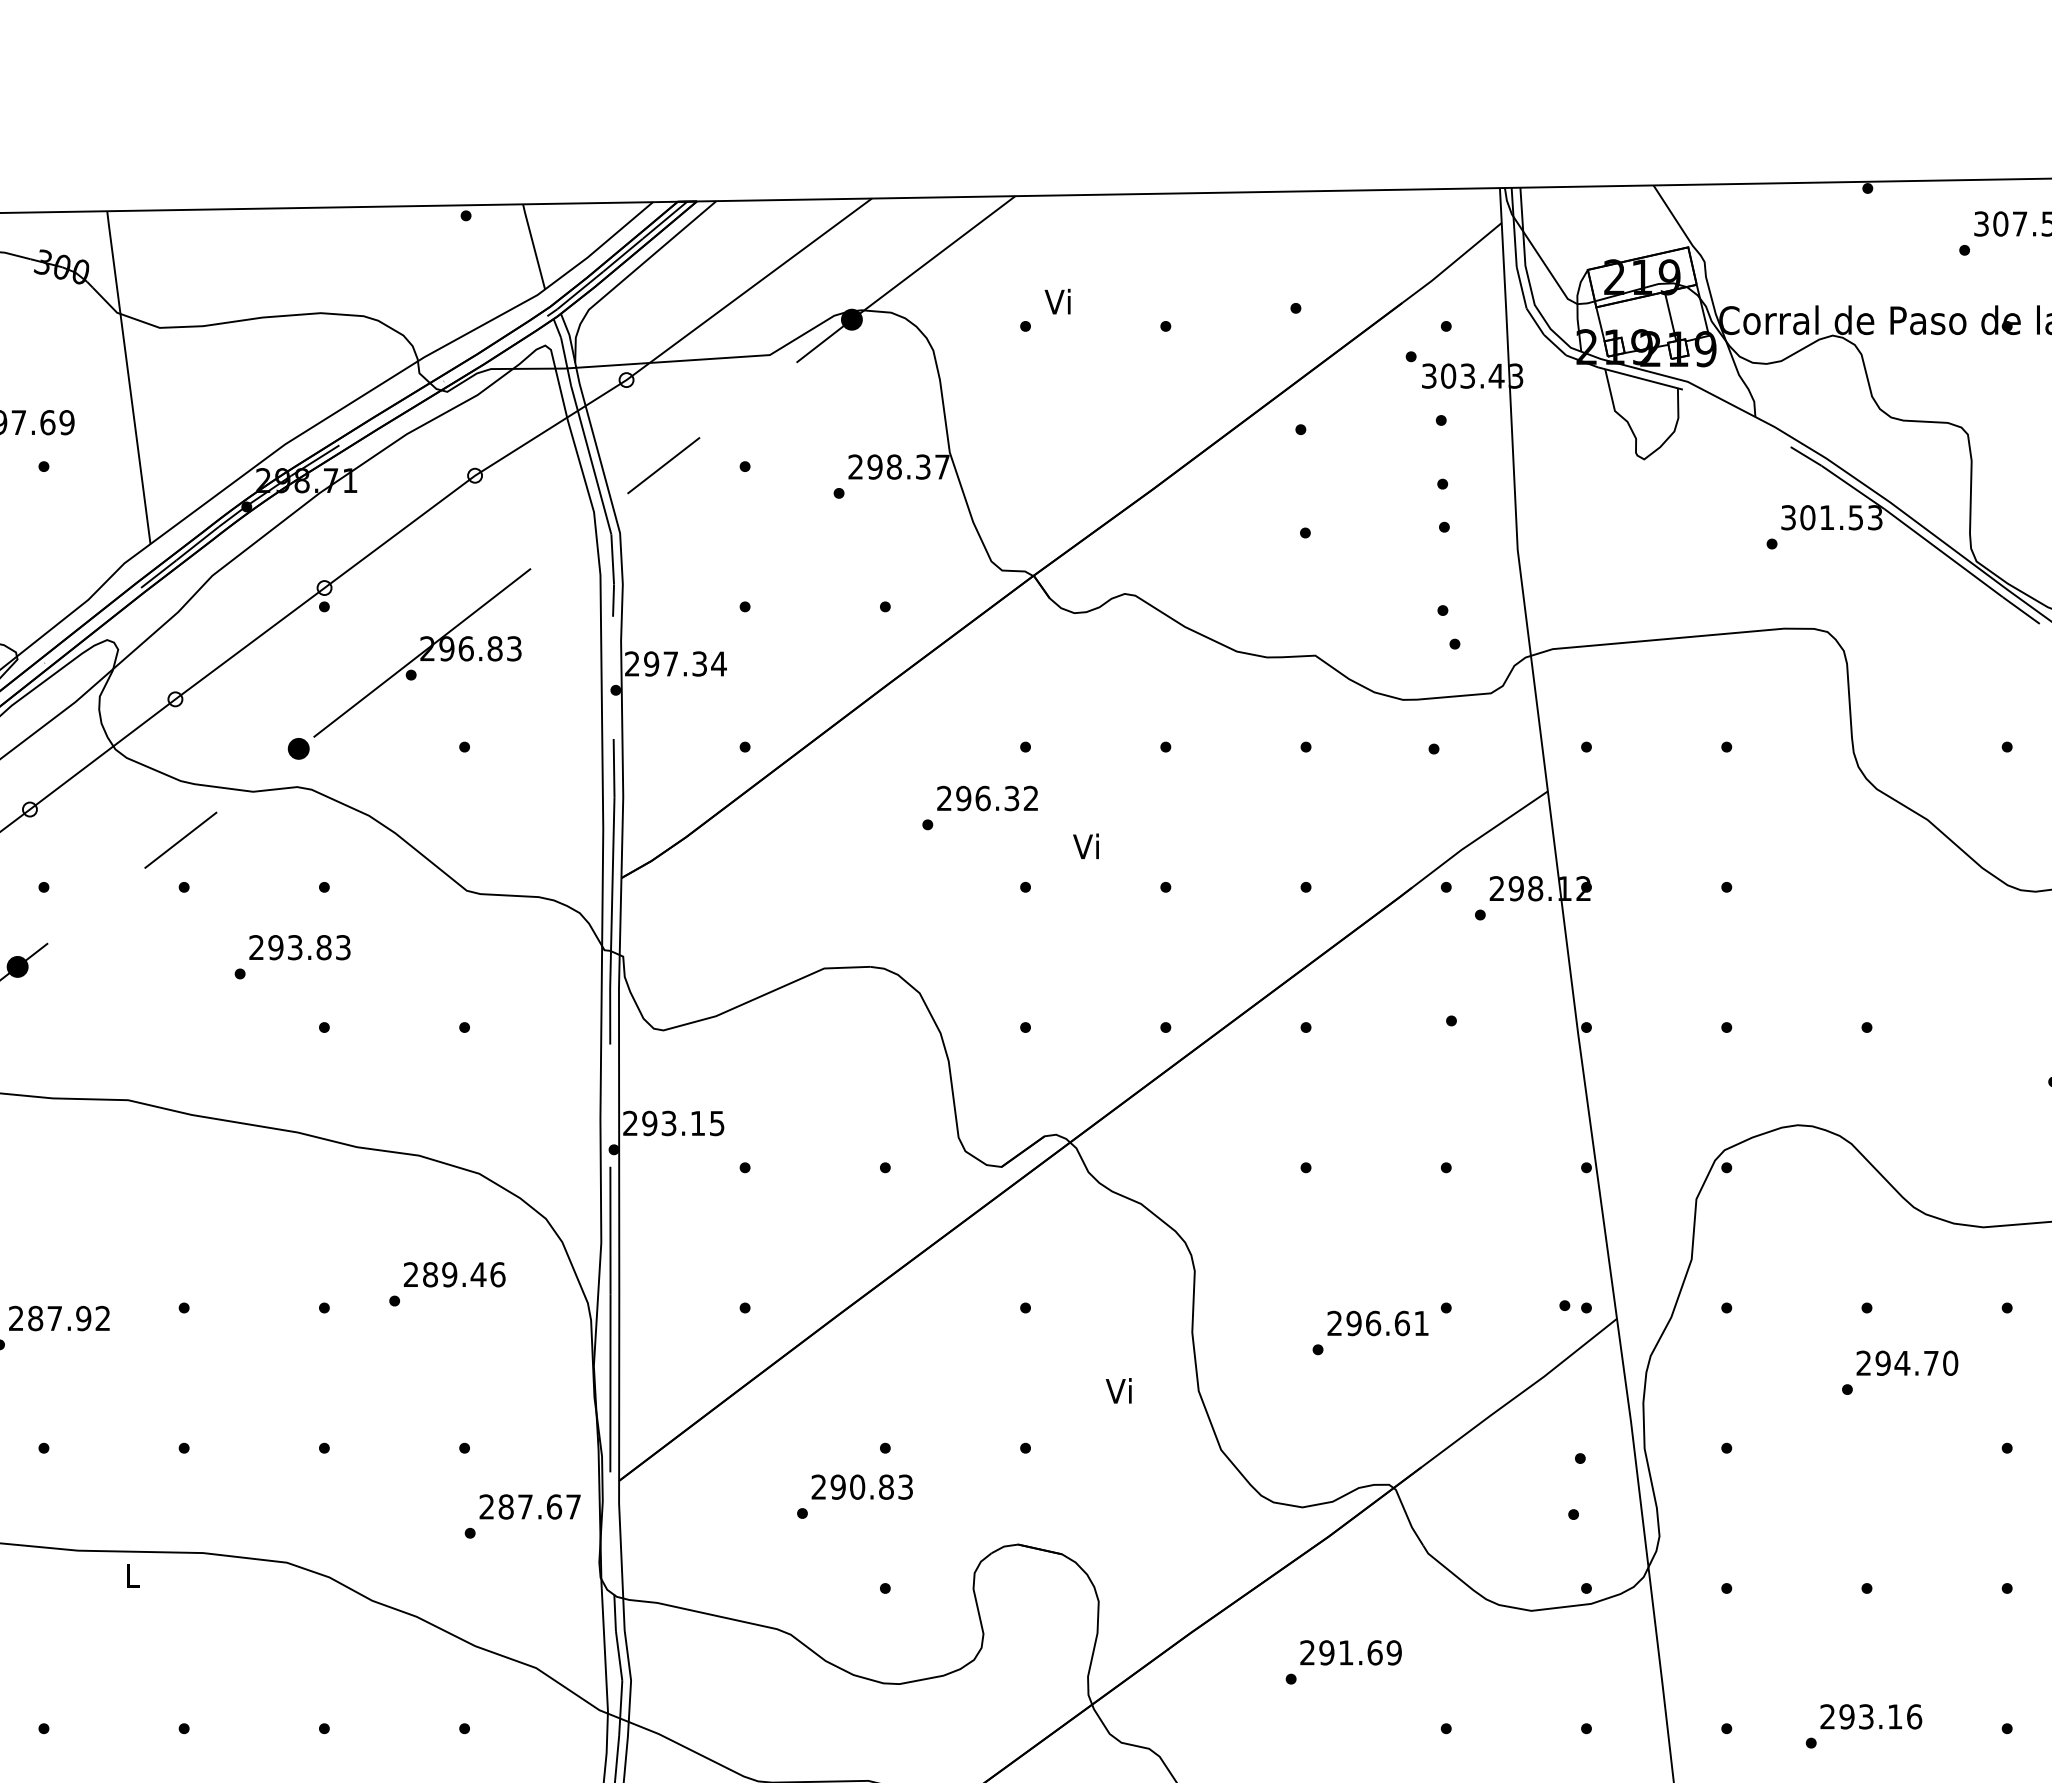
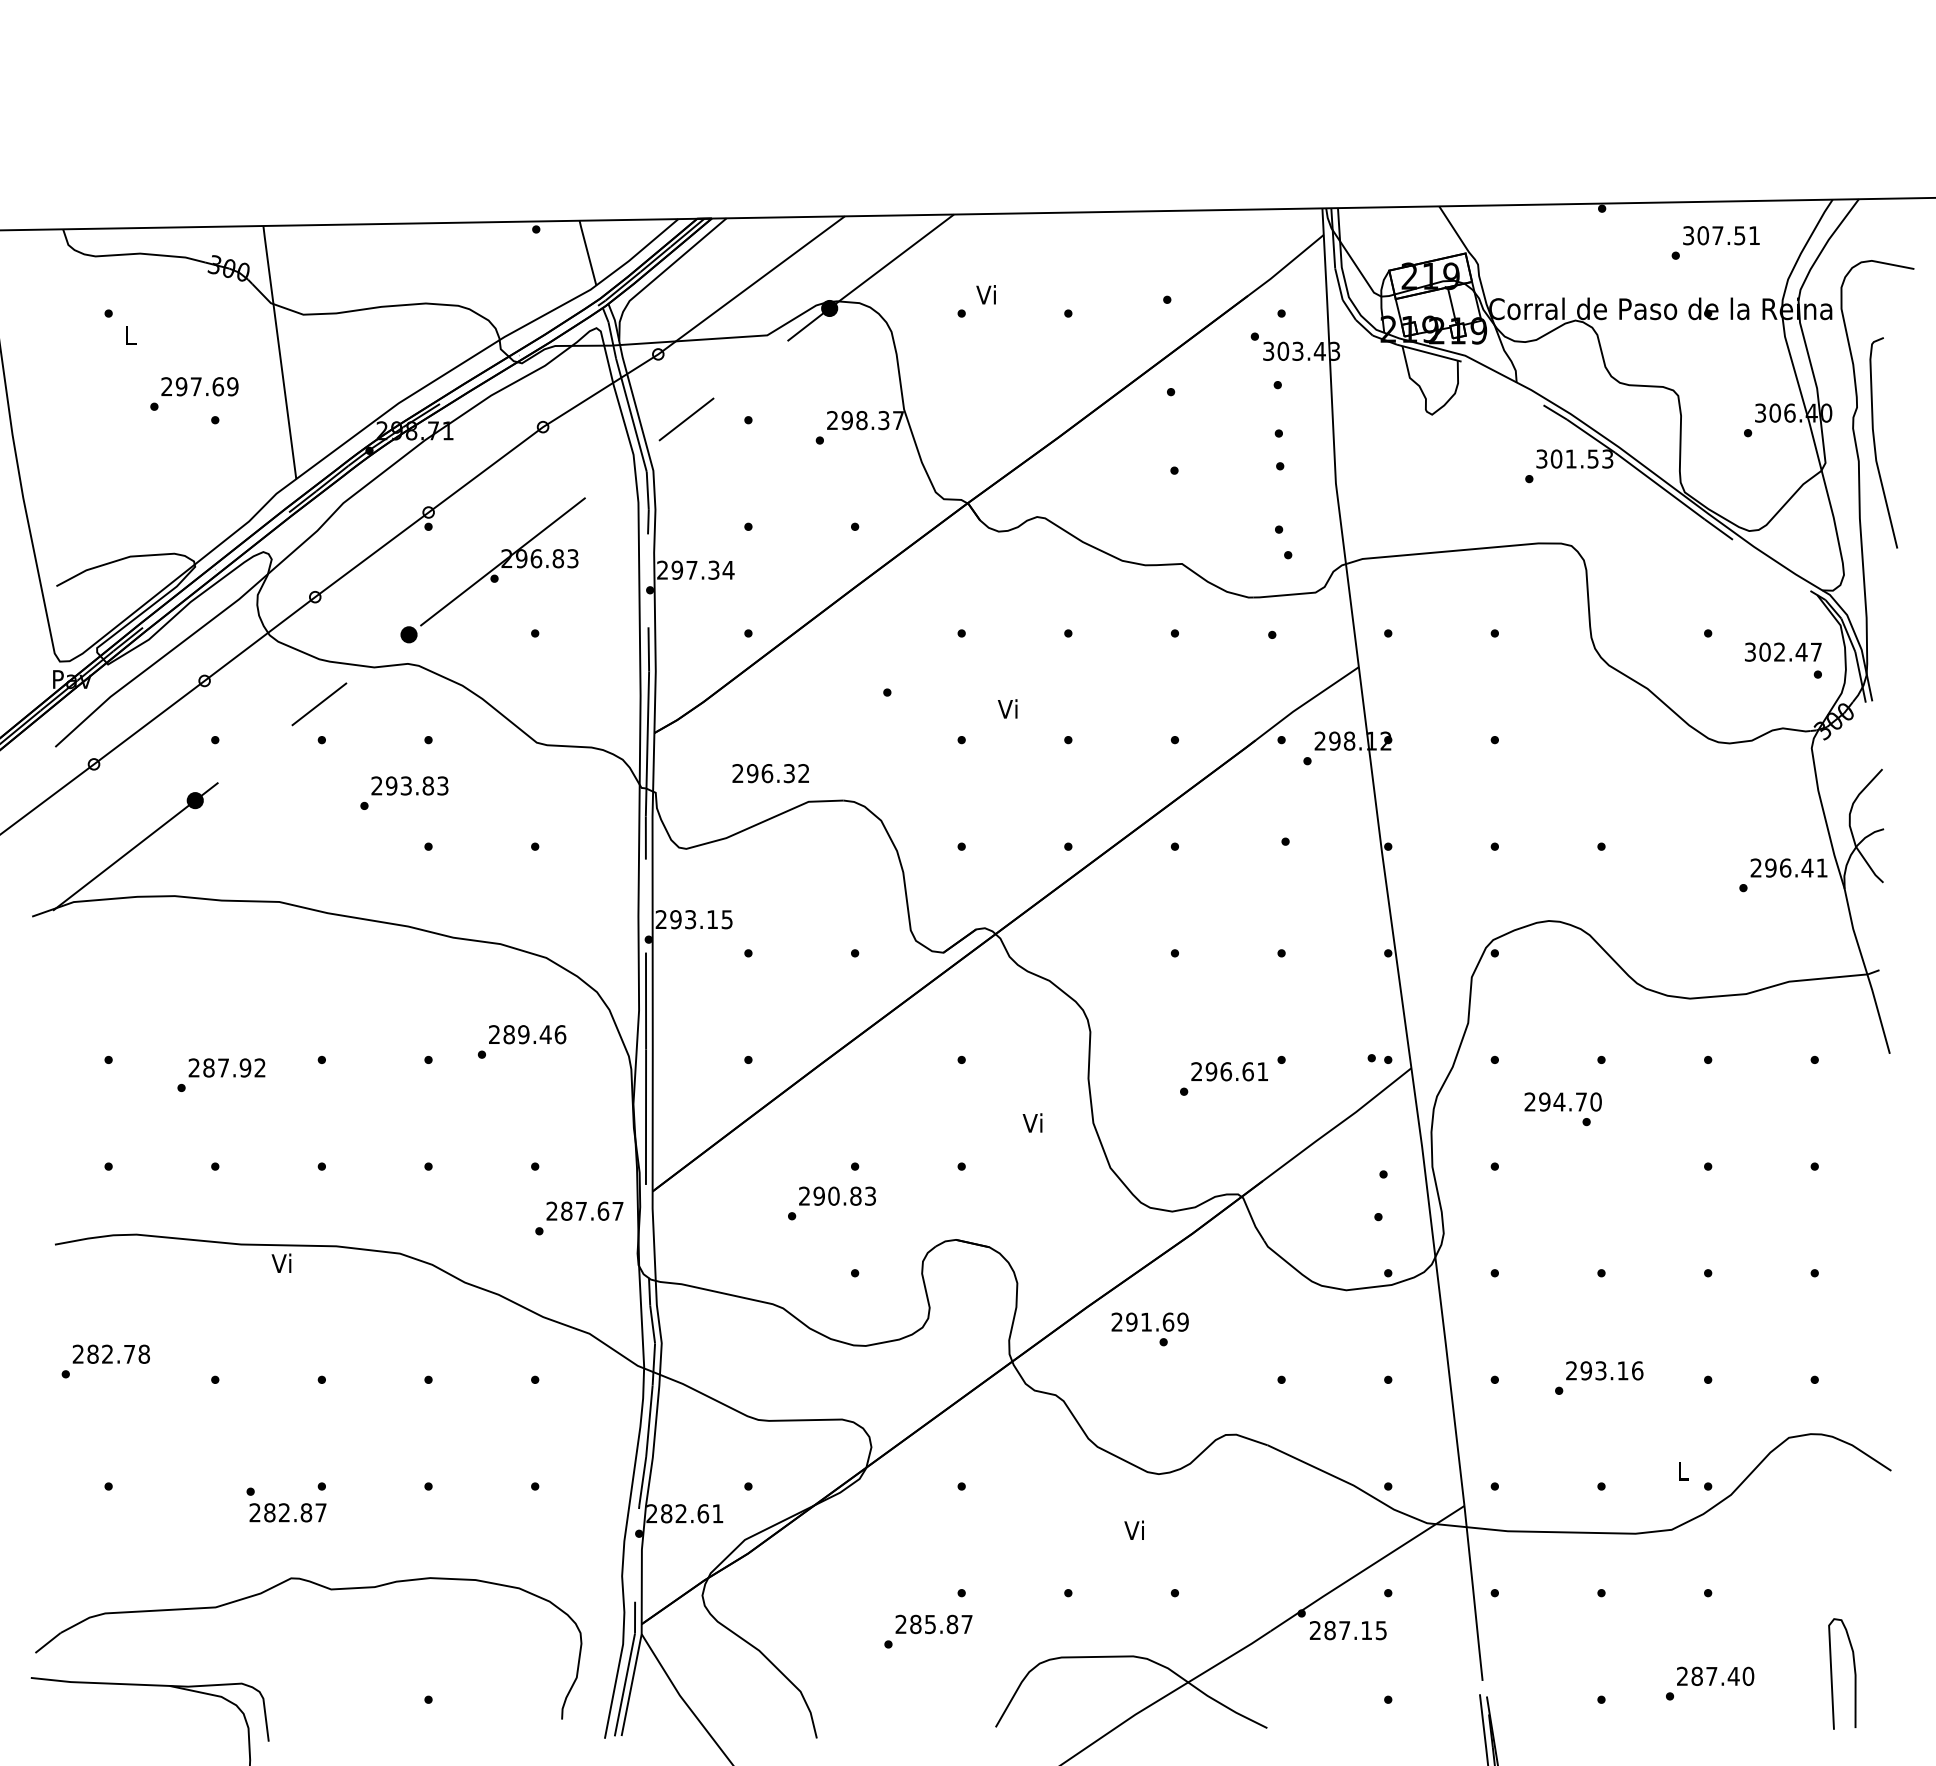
text: (987, 798) -> (770, 773), moved
text: (1906, 1362) -> (1562, 1101), moved
text: (131, 1574) -> (281, 1262), L -> Vi
text: (1350, 1651) -> (1149, 1321), moved

